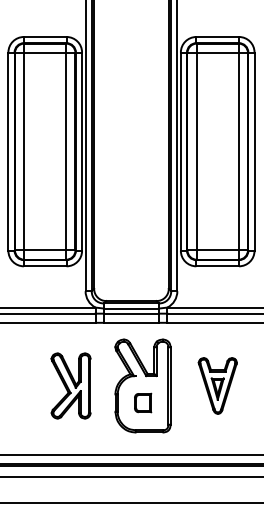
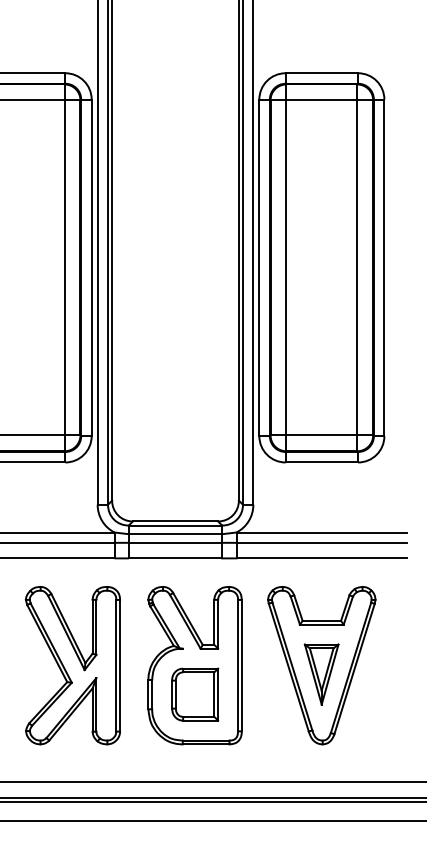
part: (70, 385) -> (72, 664), size x1.43
part: (217, 385) -> (321, 664), size x1.67
part: (142, 402) -> (194, 693), size x1.67

